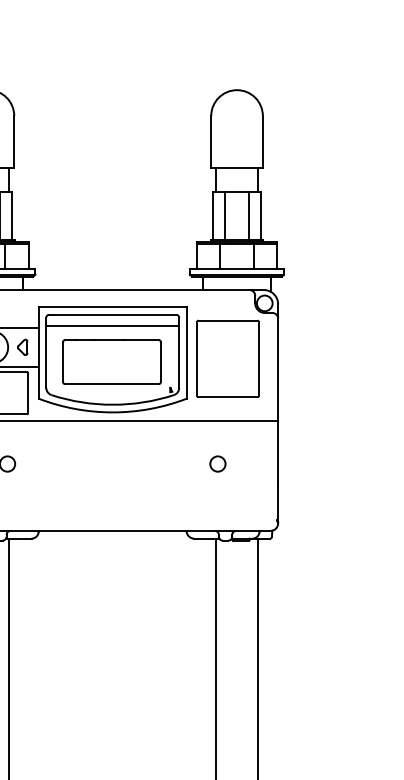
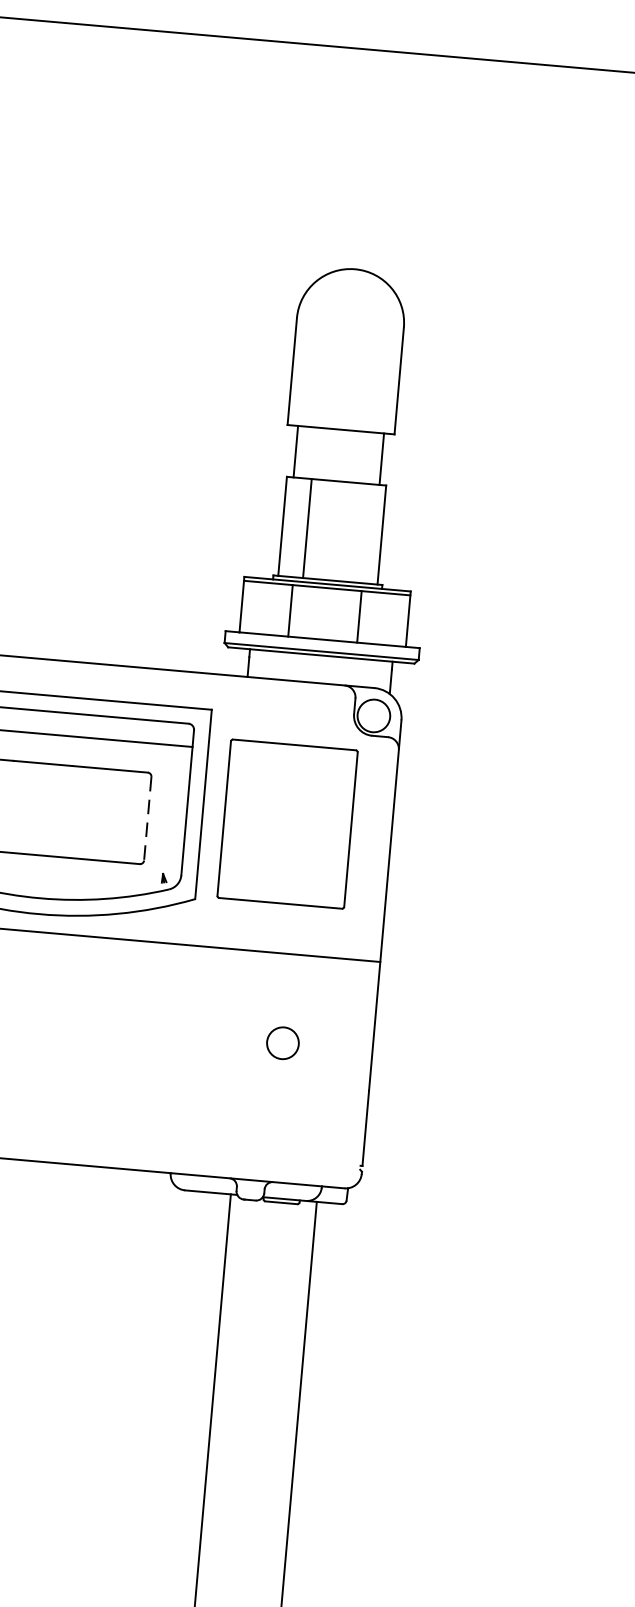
line: (249, 216) -> (357, 533), removed
line: (160, 362) -> (147, 819), solid -> dashed
circle: (217, 463) -> (282, 1042), moved

